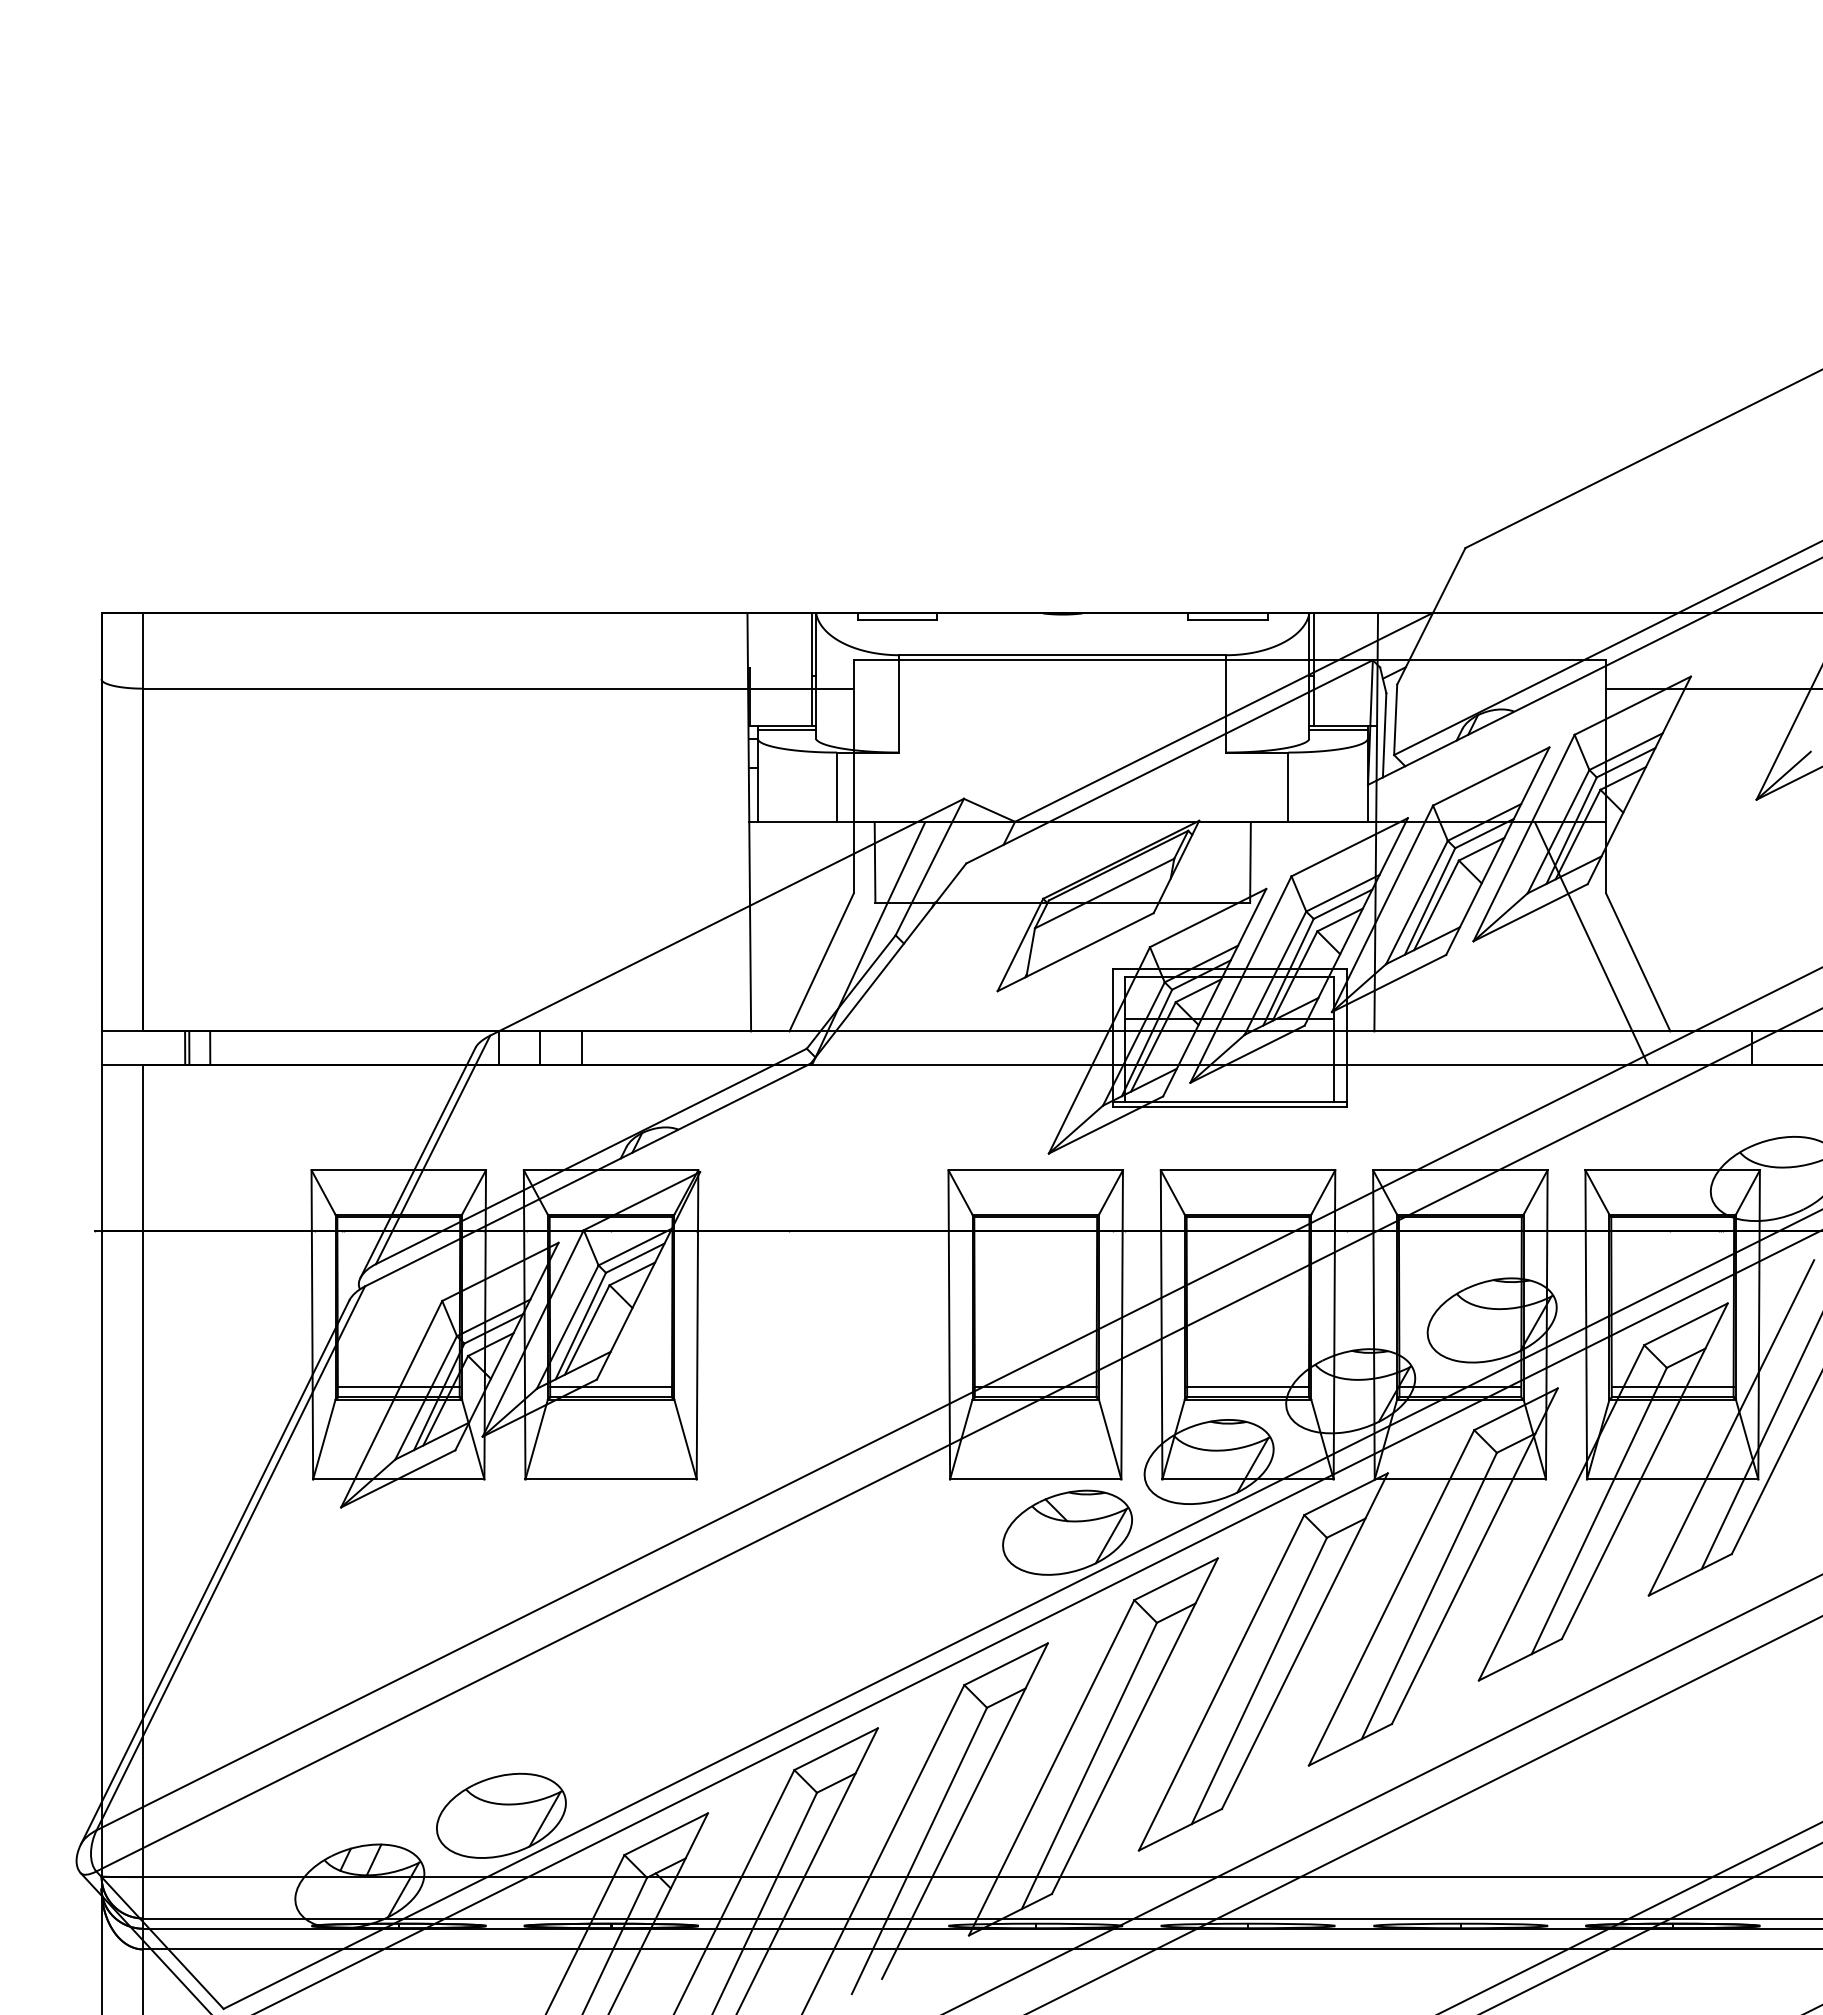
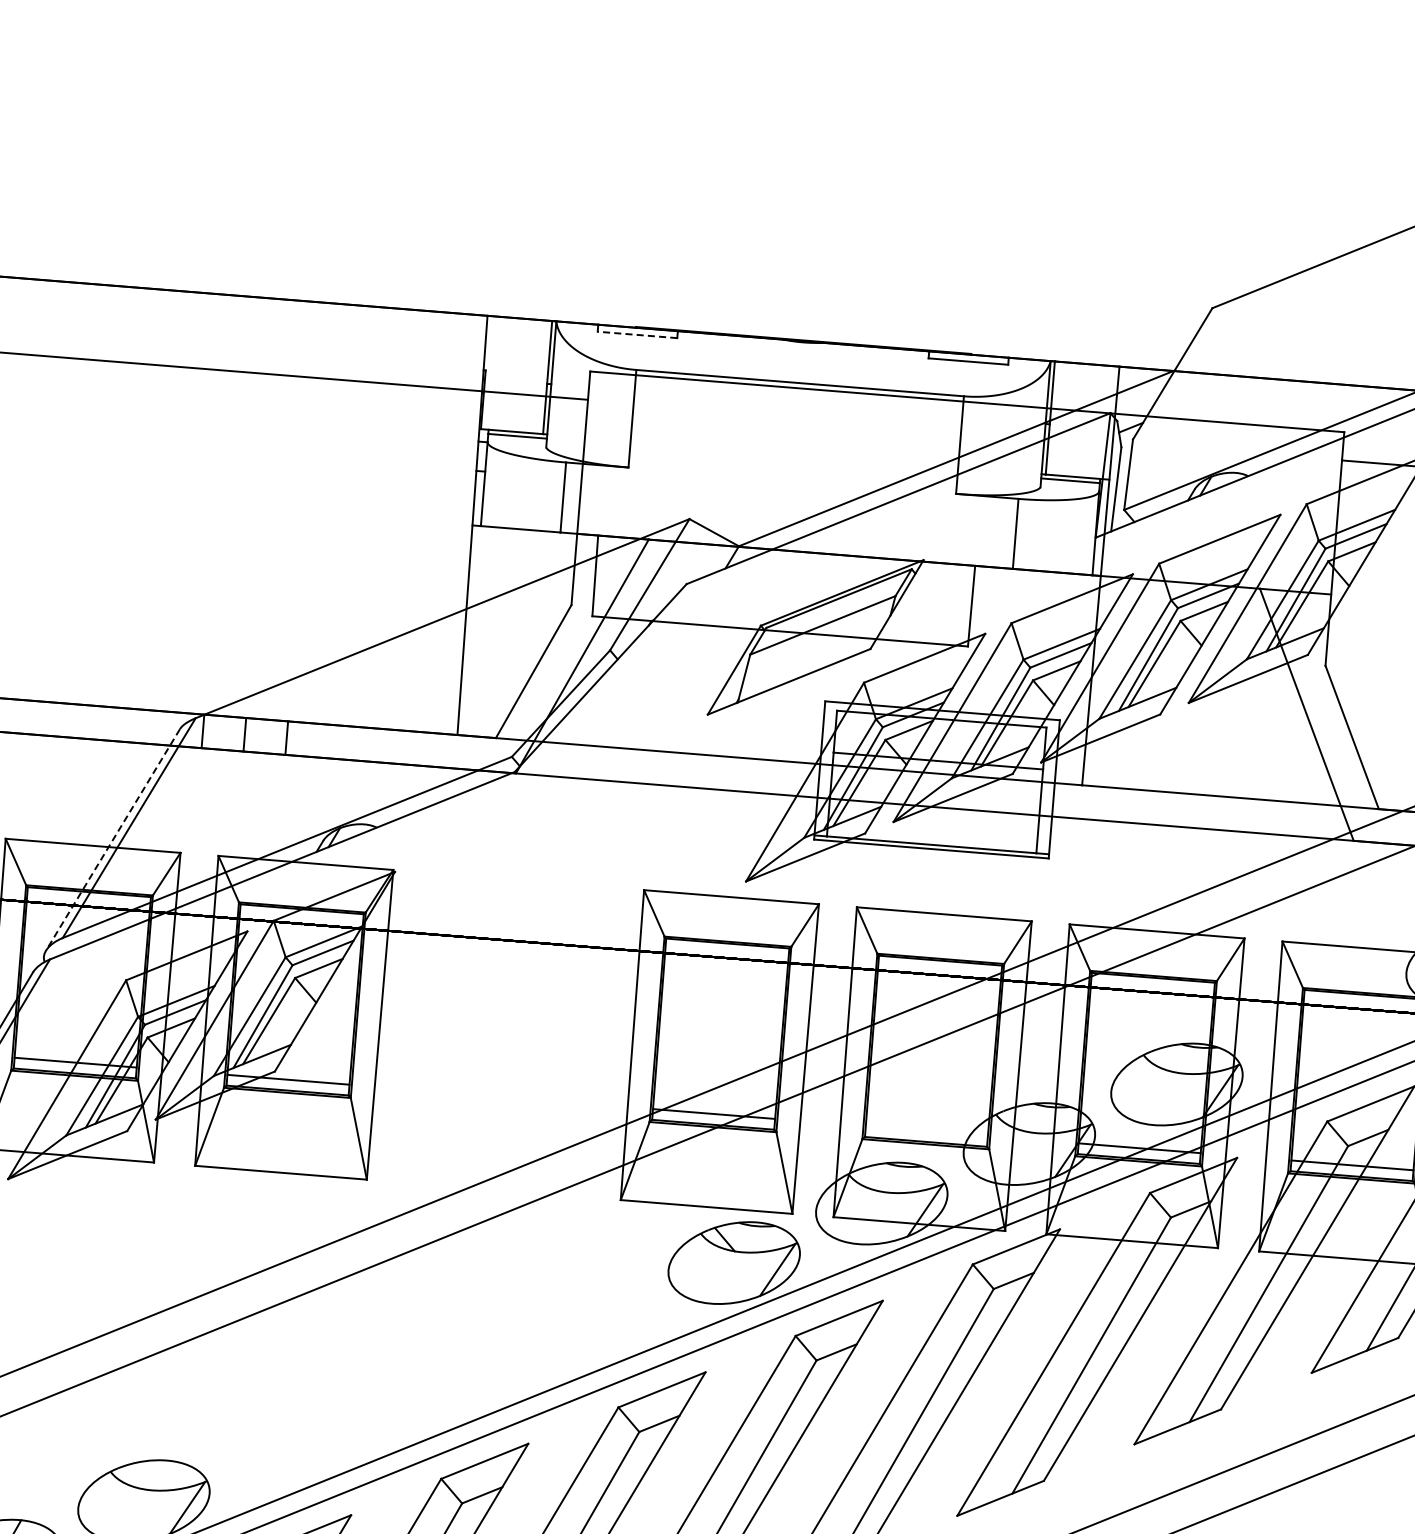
line: (897, 620) -> (637, 335), solid -> dashed
line: (417, 1162) -> (112, 839), solid -> dashed
line: (1247, 1386) -> (926, 1130), removed

